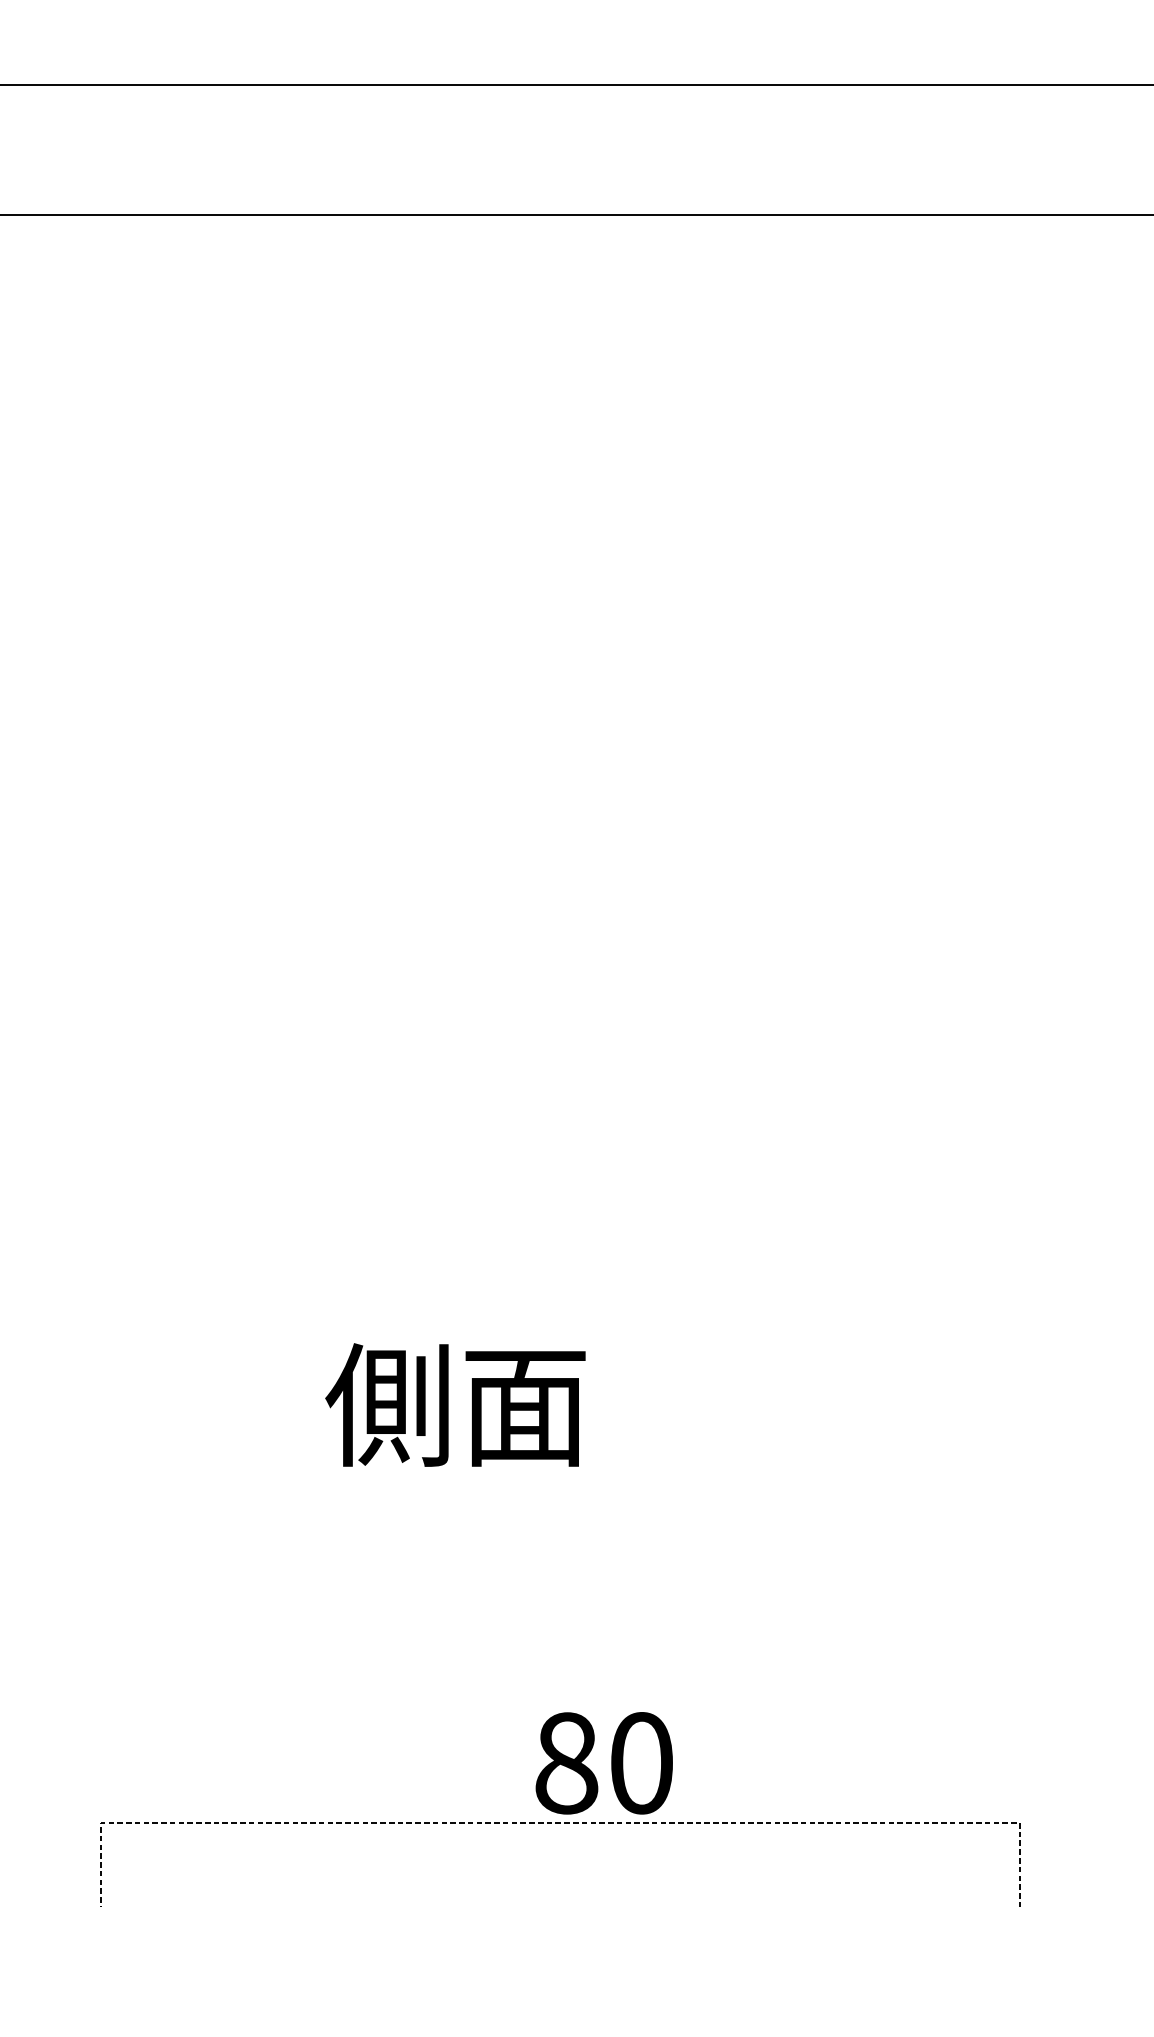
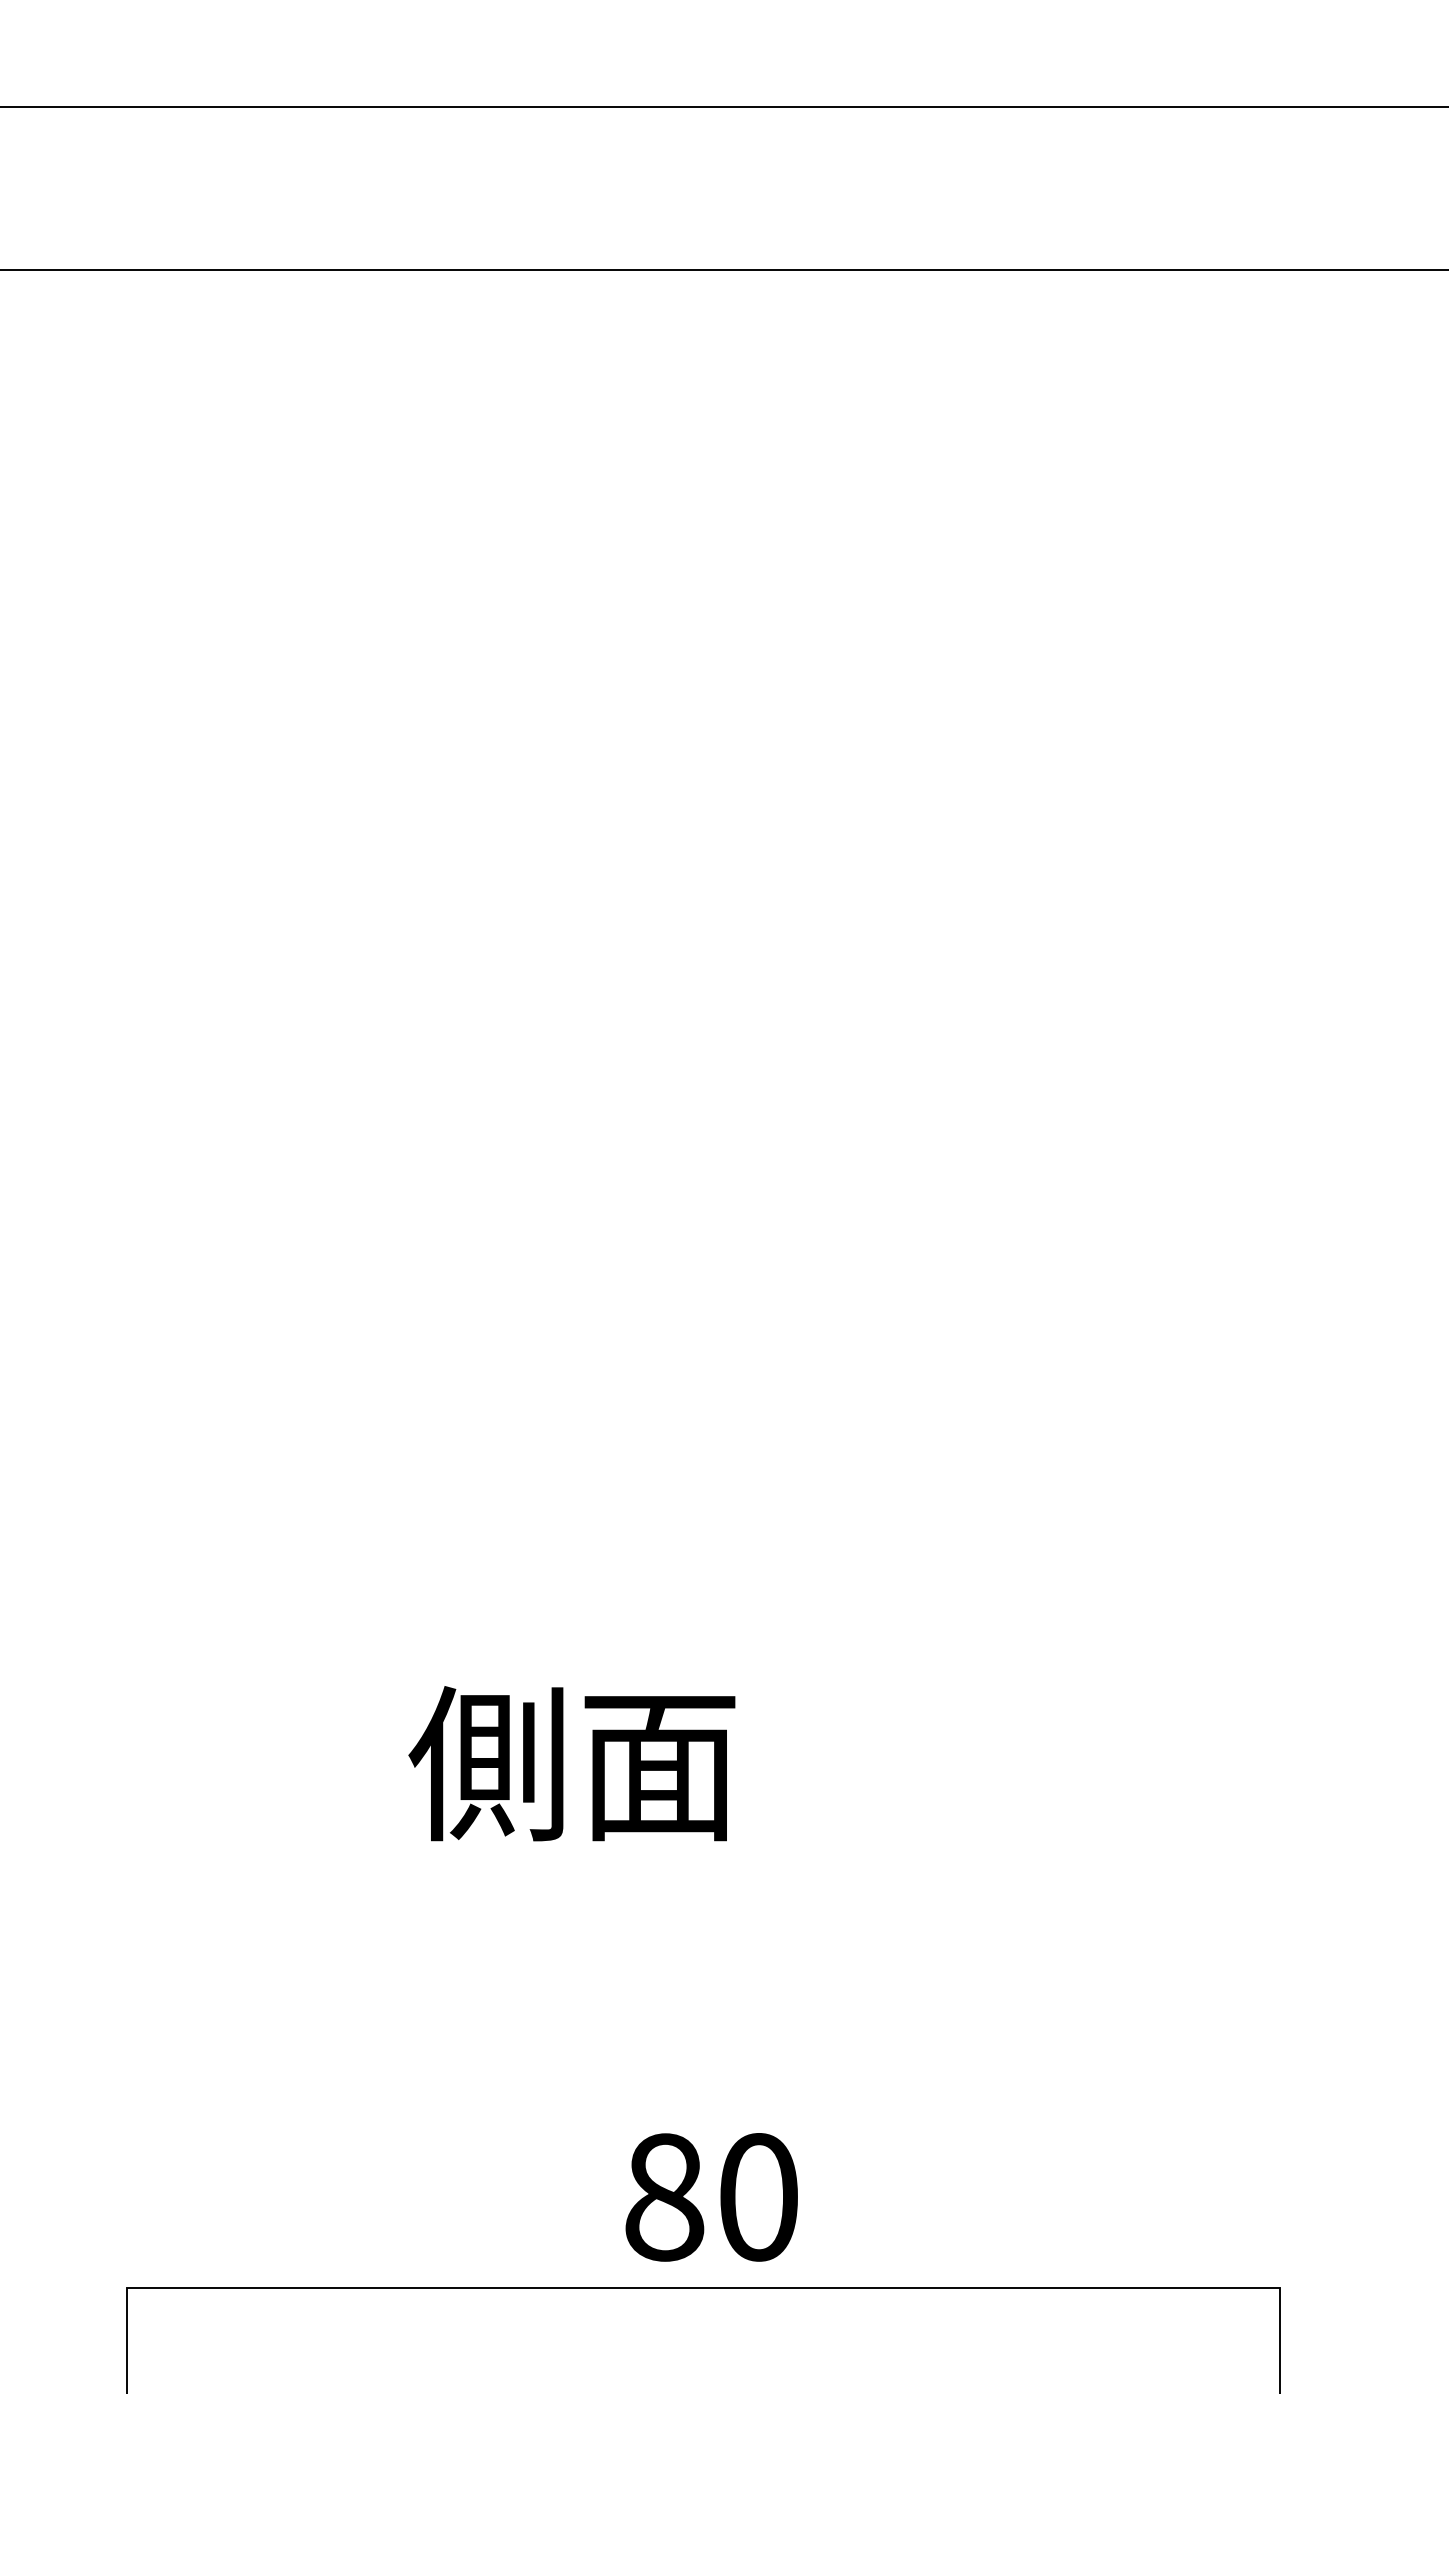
text: (604, 1763) -> (711, 2197), moved
line: (560, 1822) -> (703, 2287), dashed -> solid

